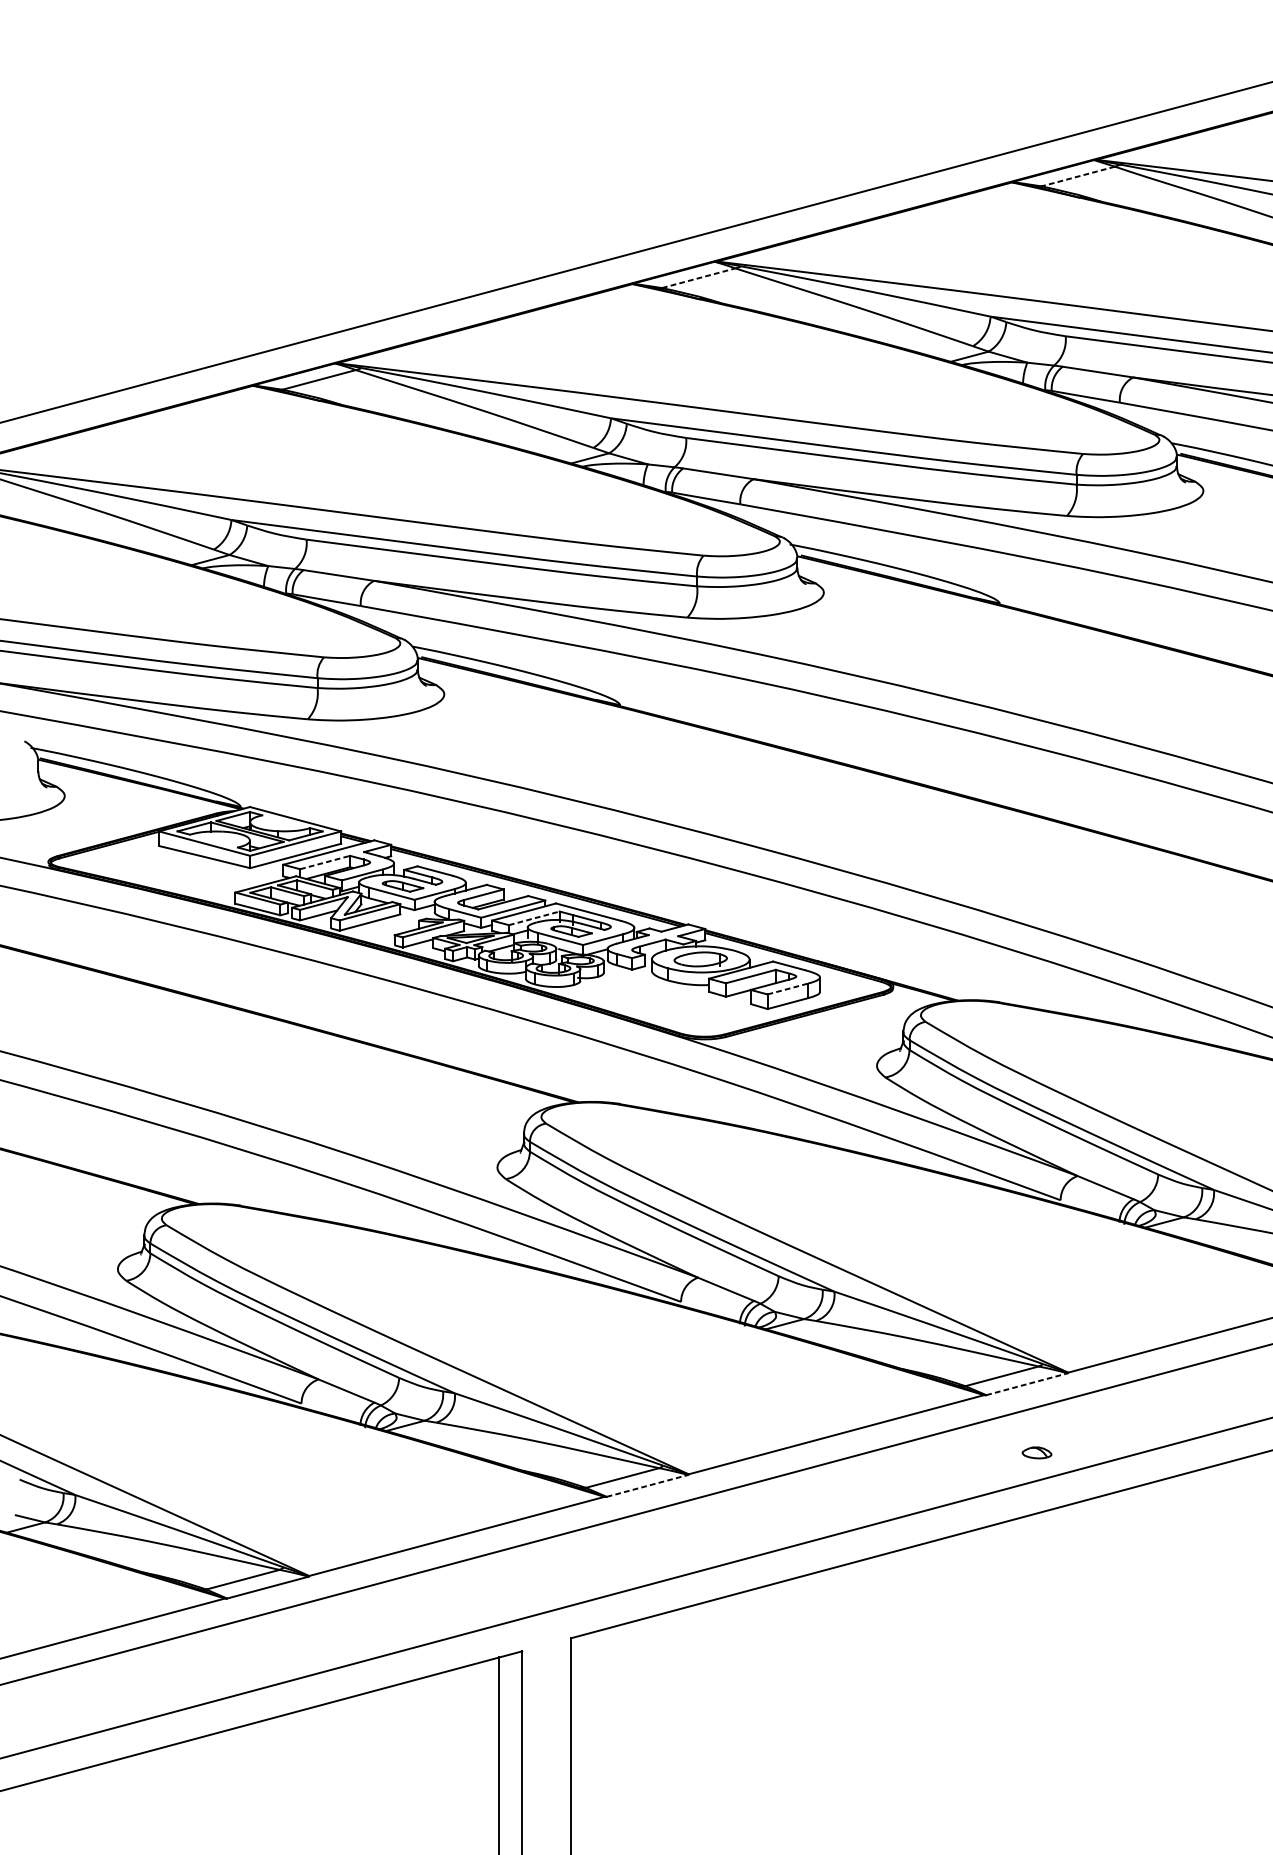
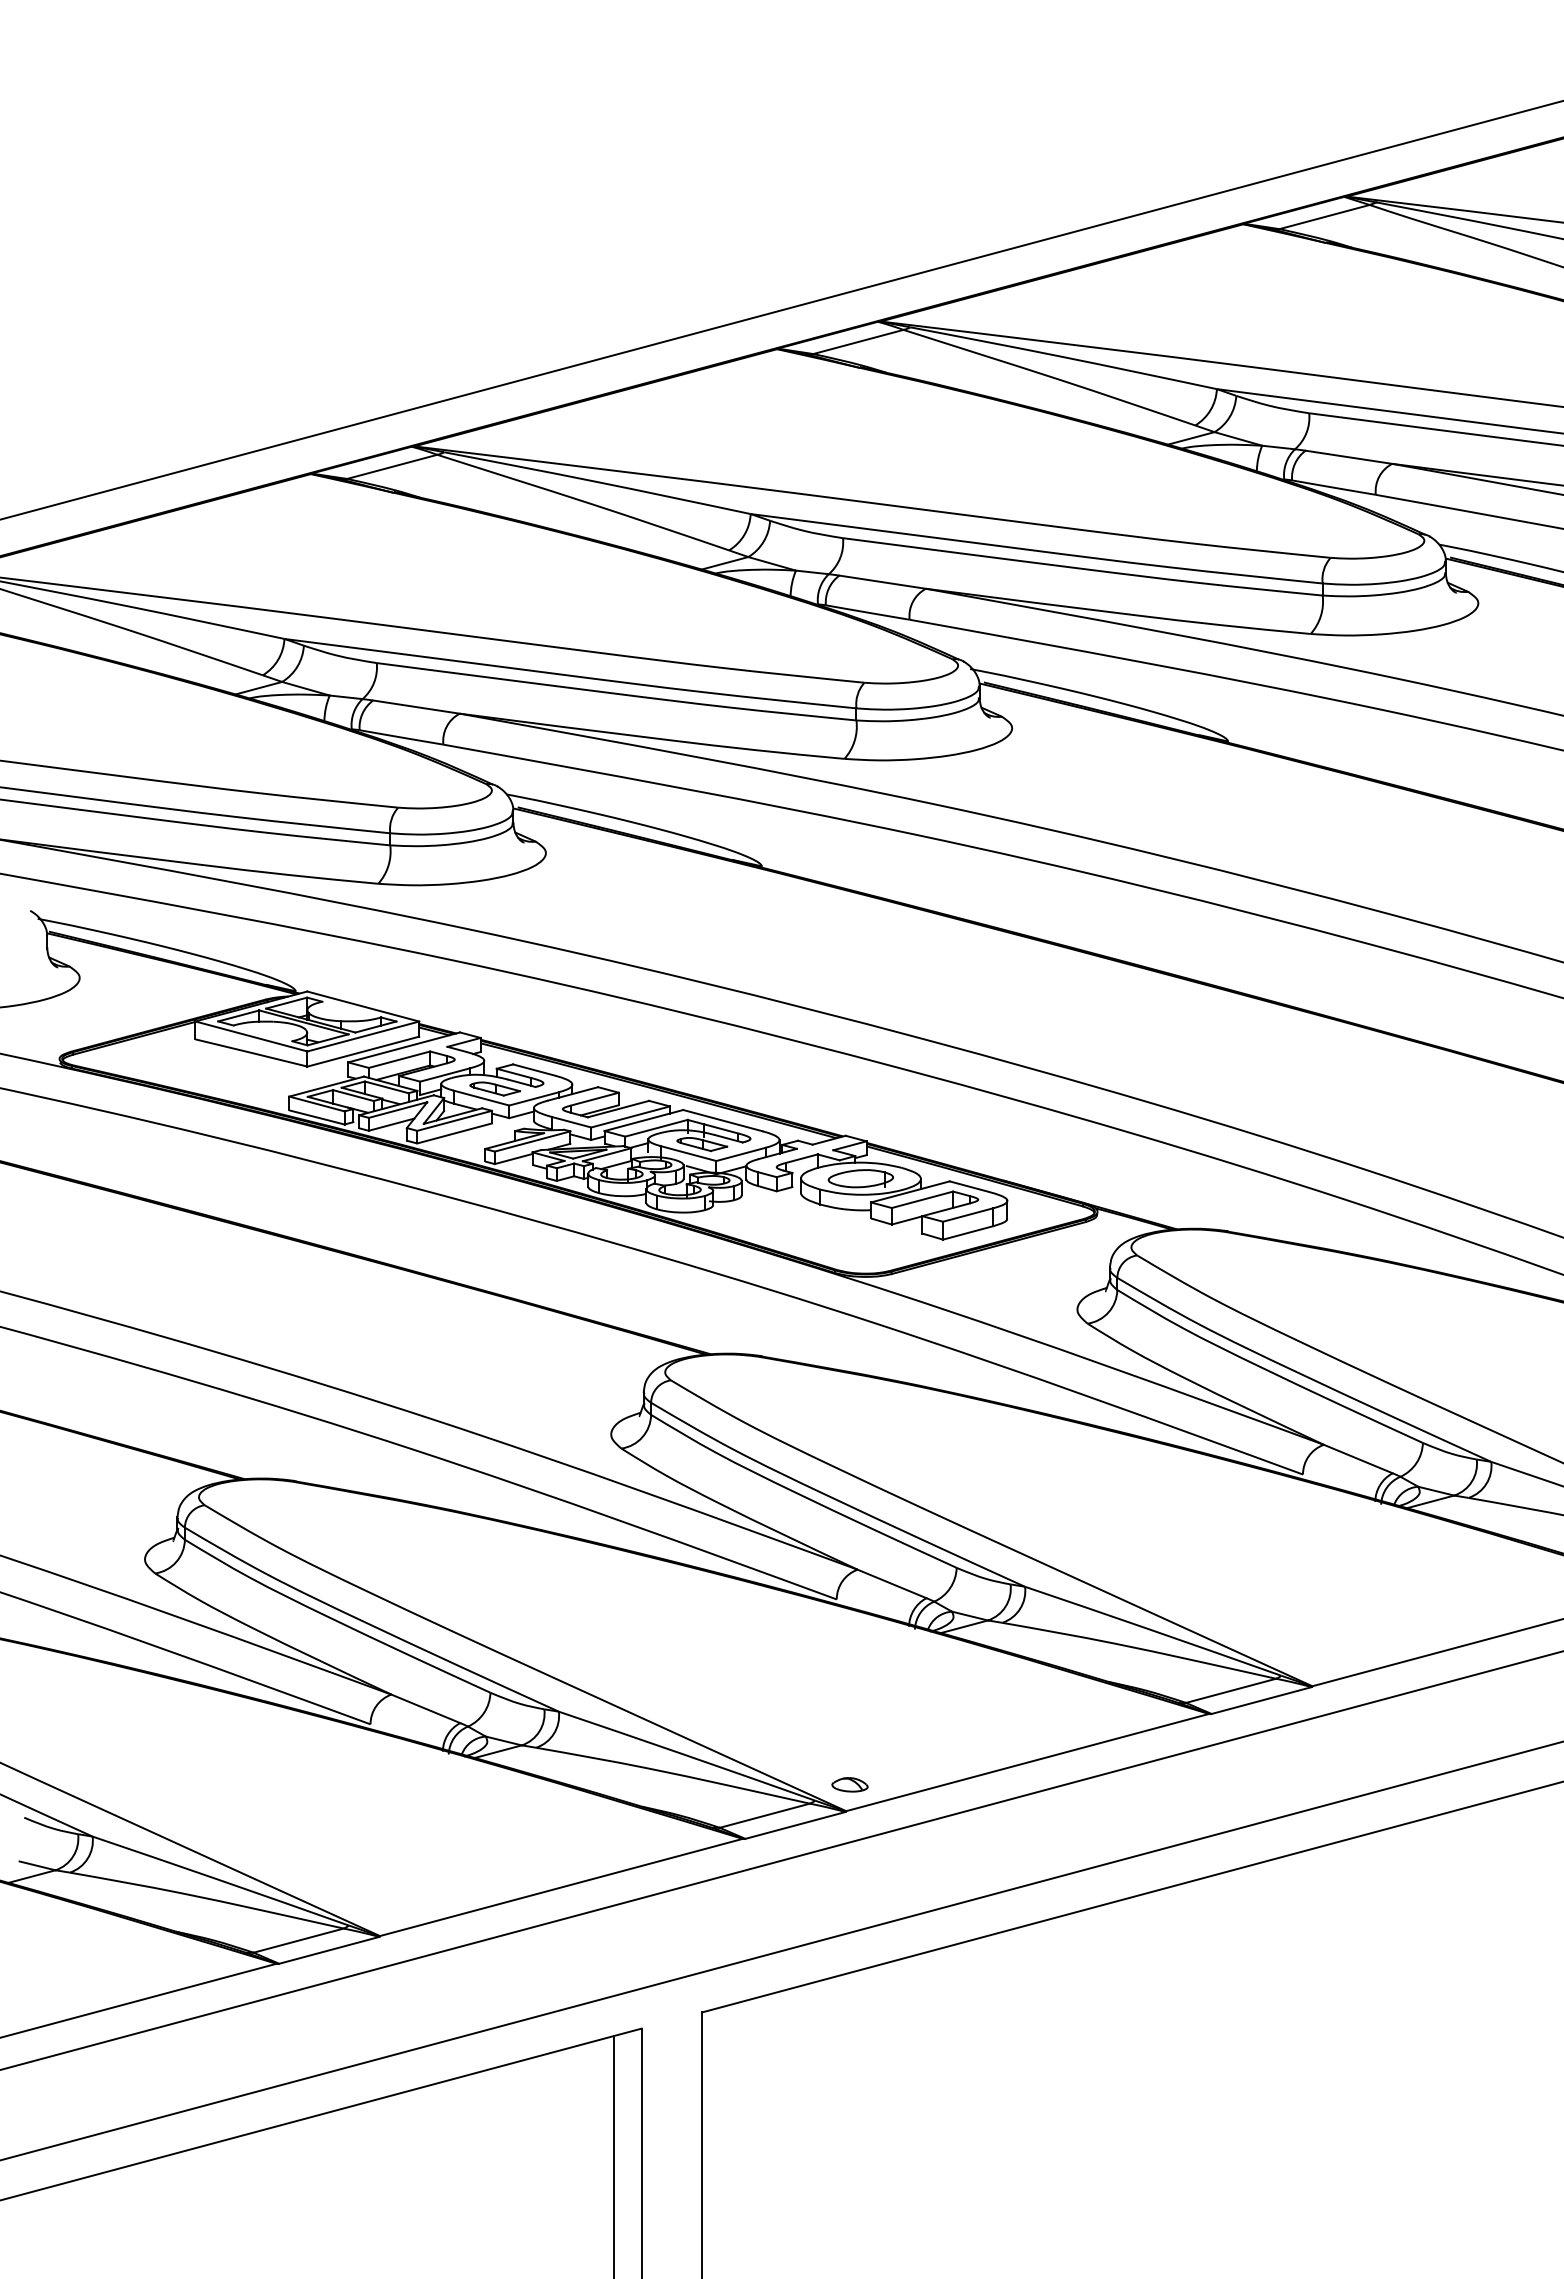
line: (1078, 176) -> (1324, 217), dashed -> solid
line: (698, 277) -> (858, 341), dashed -> solid
line: (325, 862) -> (399, 1059), dashed -> solid
line: (534, 918) -> (656, 1128), dashed -> solid
line: (787, 989) -> (967, 1215), dashed -> solid
line: (1026, 1384) -> (1261, 1700), dashed -> solid
part: (1036, 1452) -> (849, 1784), moved
line: (647, 1485) -> (795, 1825), dashed -> solid

